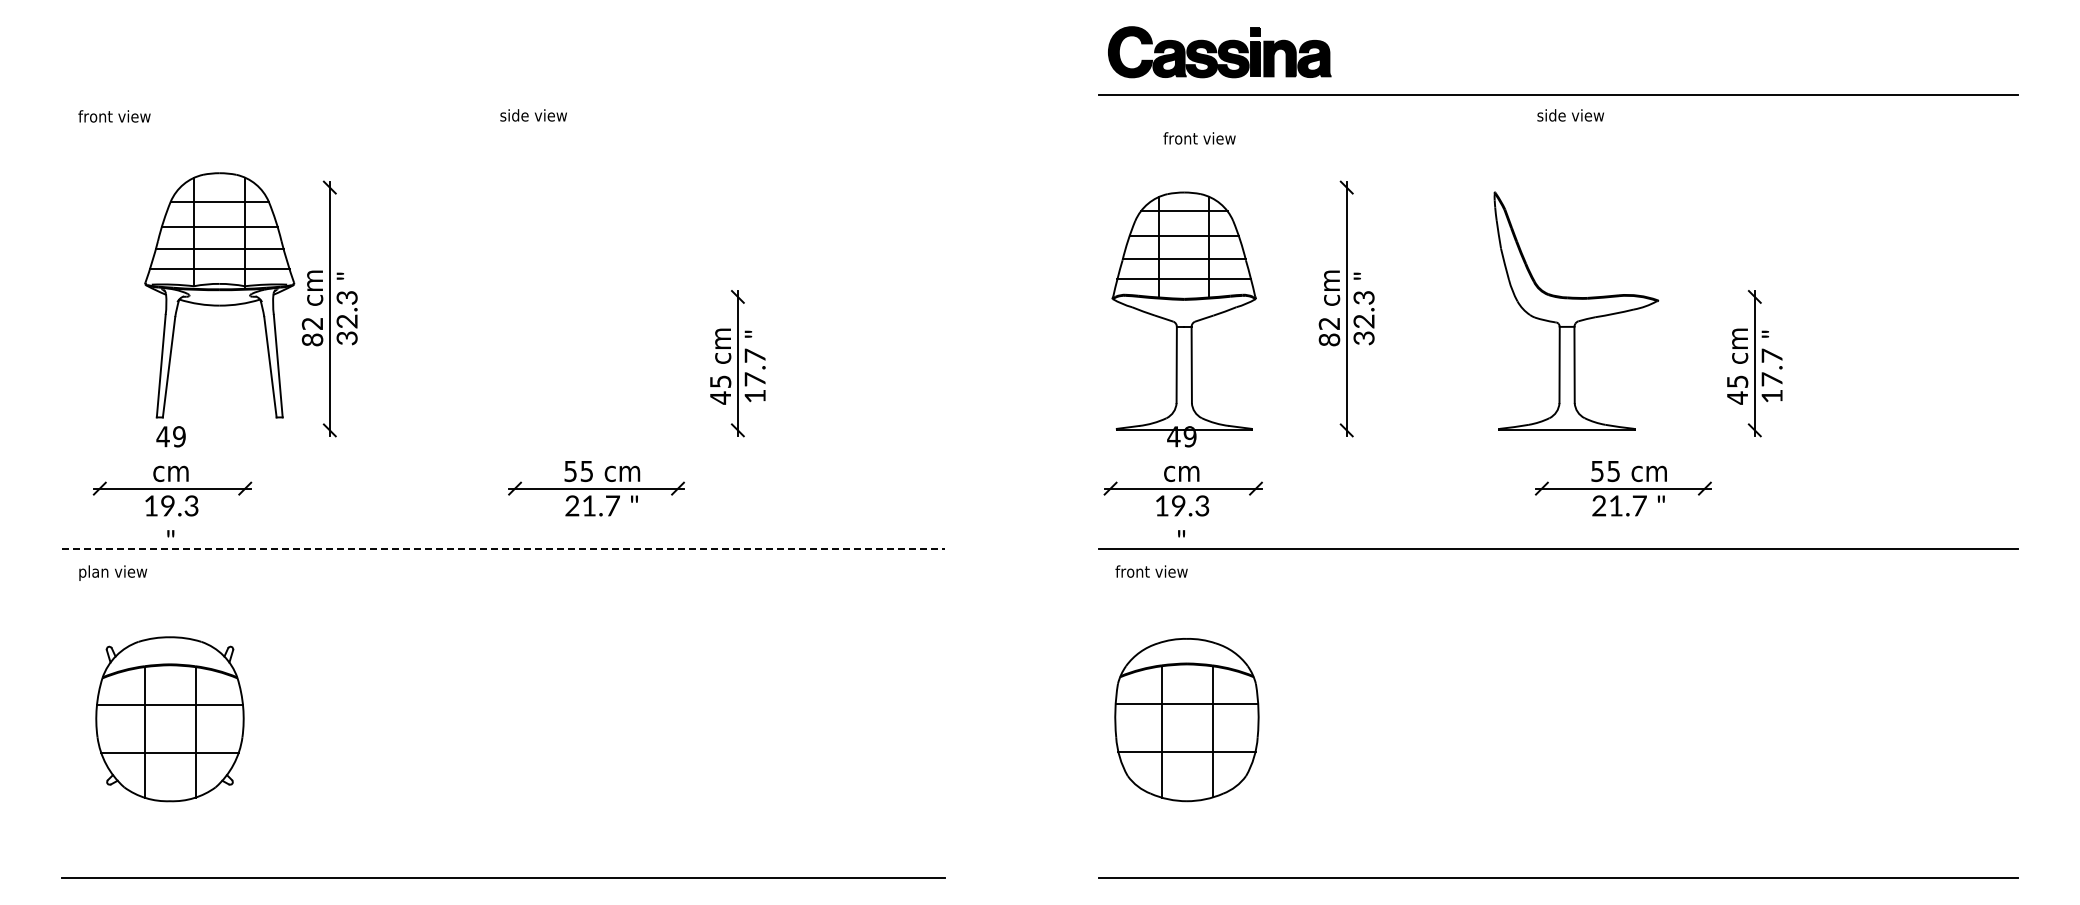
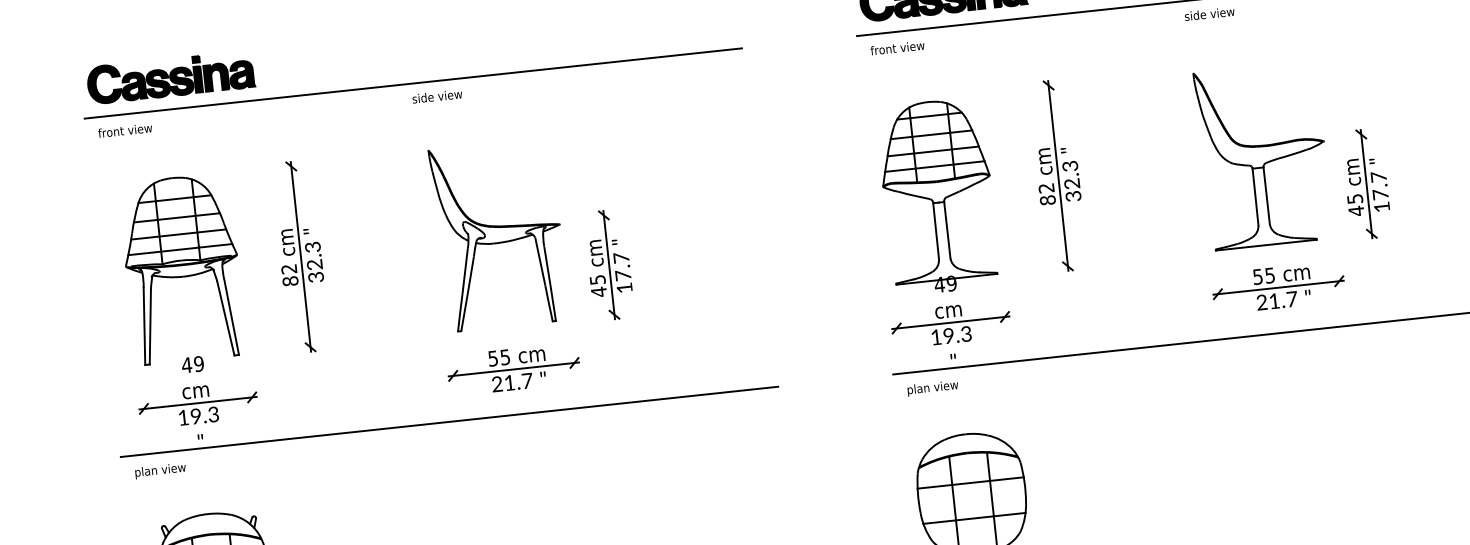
part: (182, 52) -> (170, 77), added
line: (503, 94) -> (413, 83), added
text: (1199, 138) -> (897, 48), moved
part: (219, 295) -> (182, 269), moved
part: (595, 307) -> (498, 234), added
part: (1576, 310) -> (1263, 155), moved
line: (504, 549) -> (450, 422), dashed -> solid
text: (1151, 572) -> (933, 387), front view -> plan view

